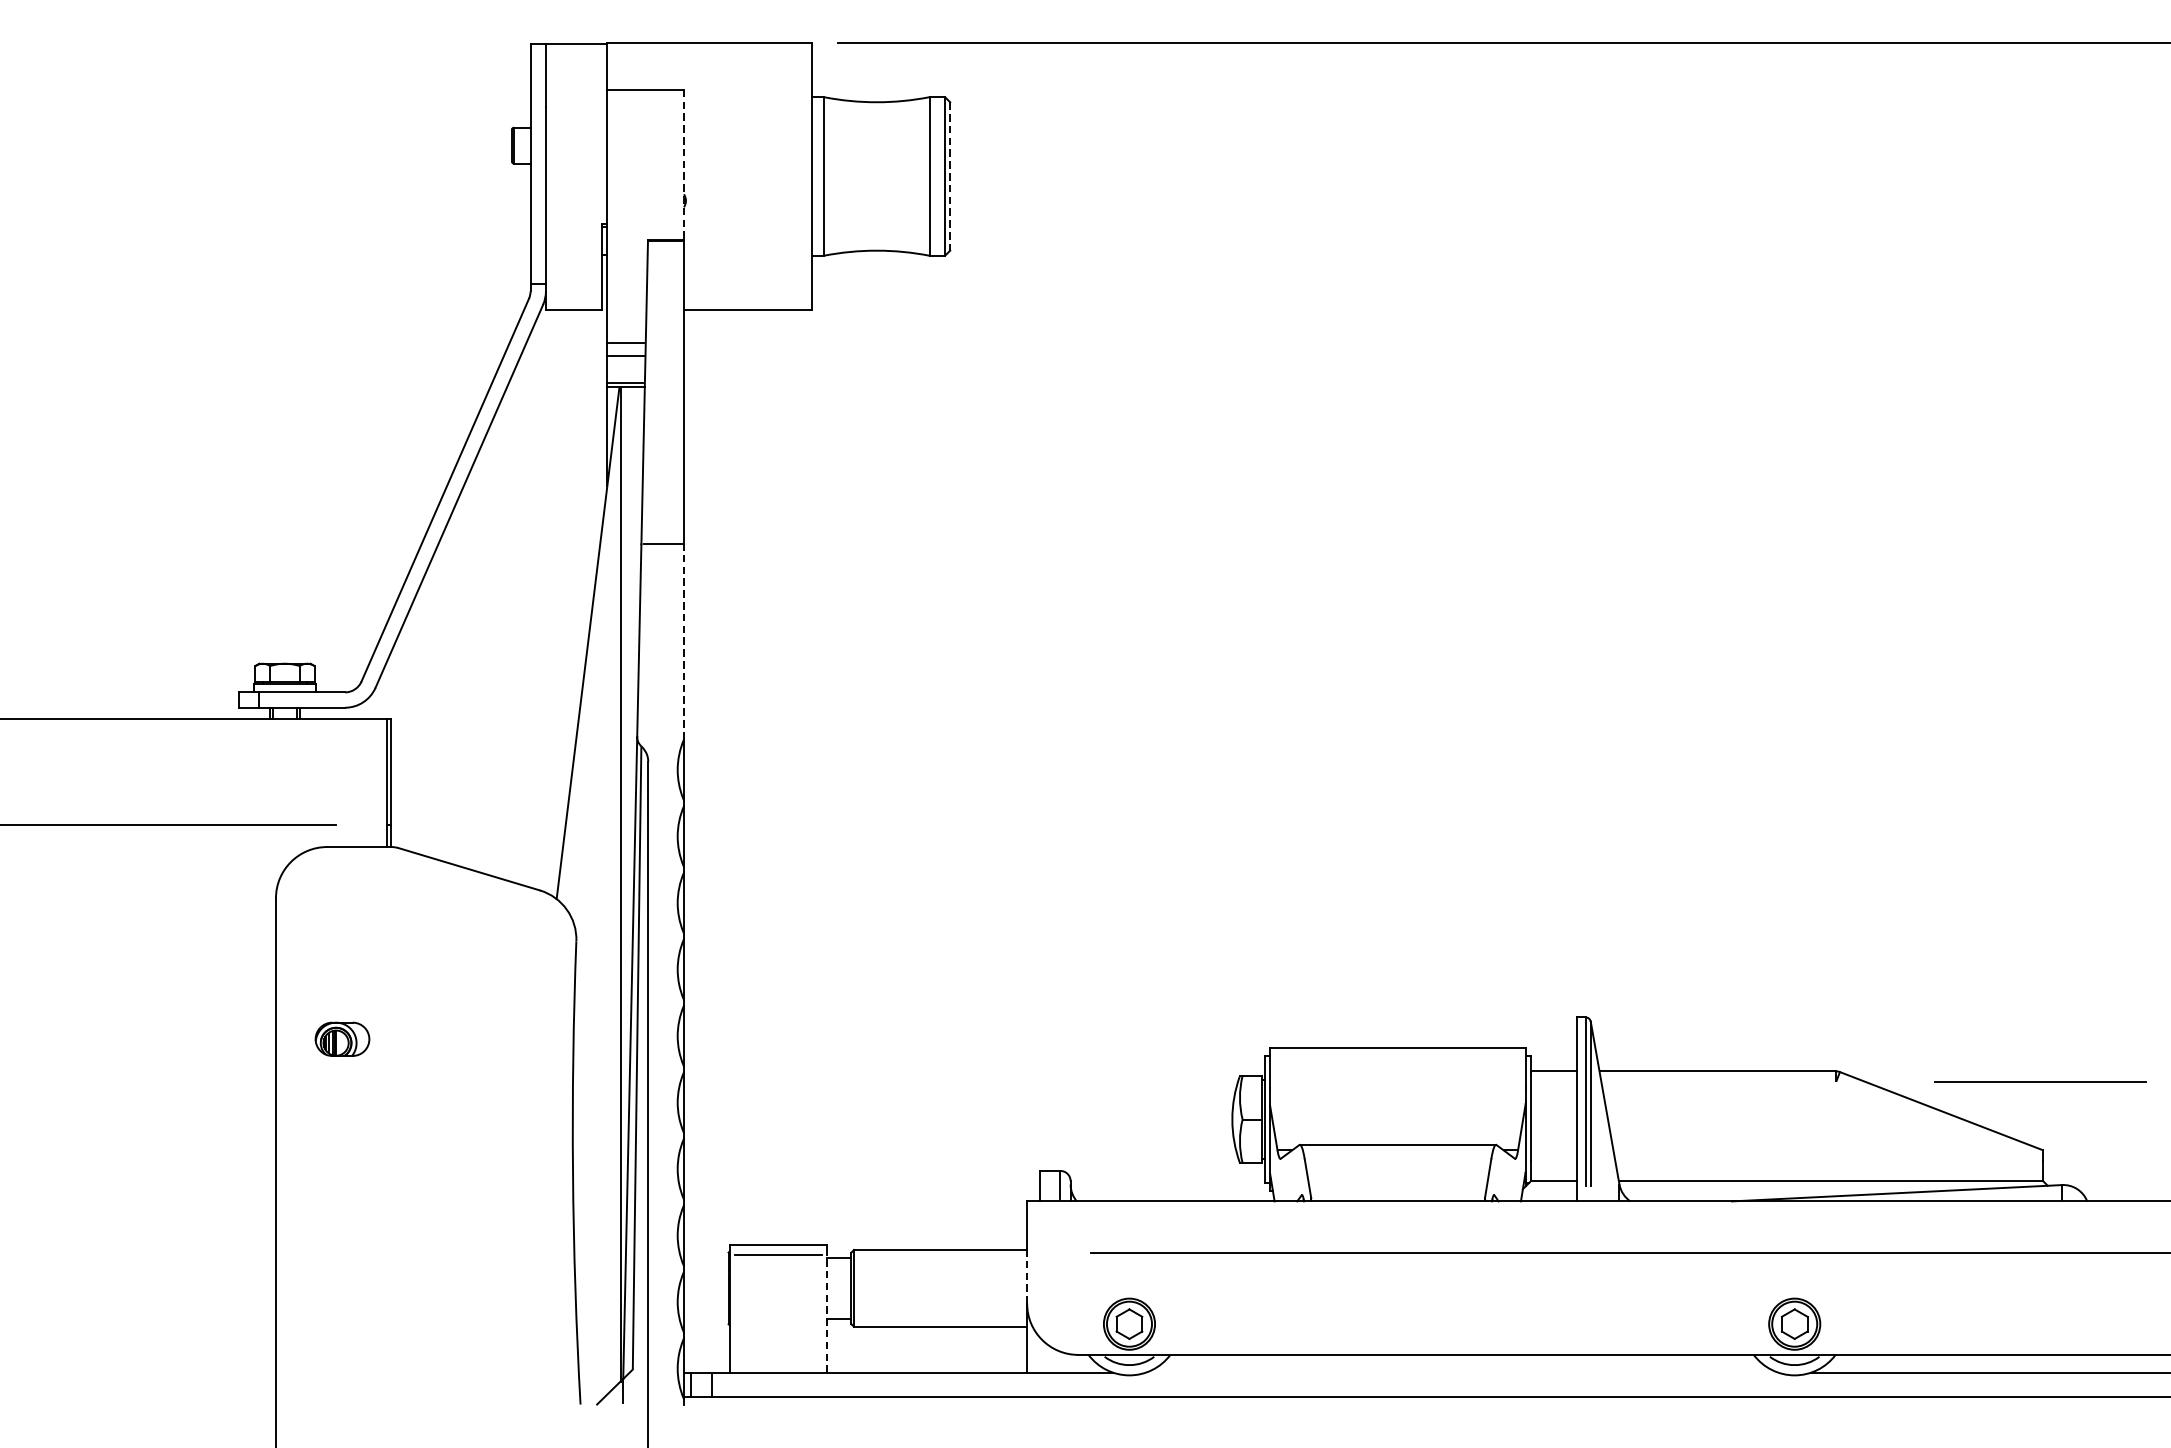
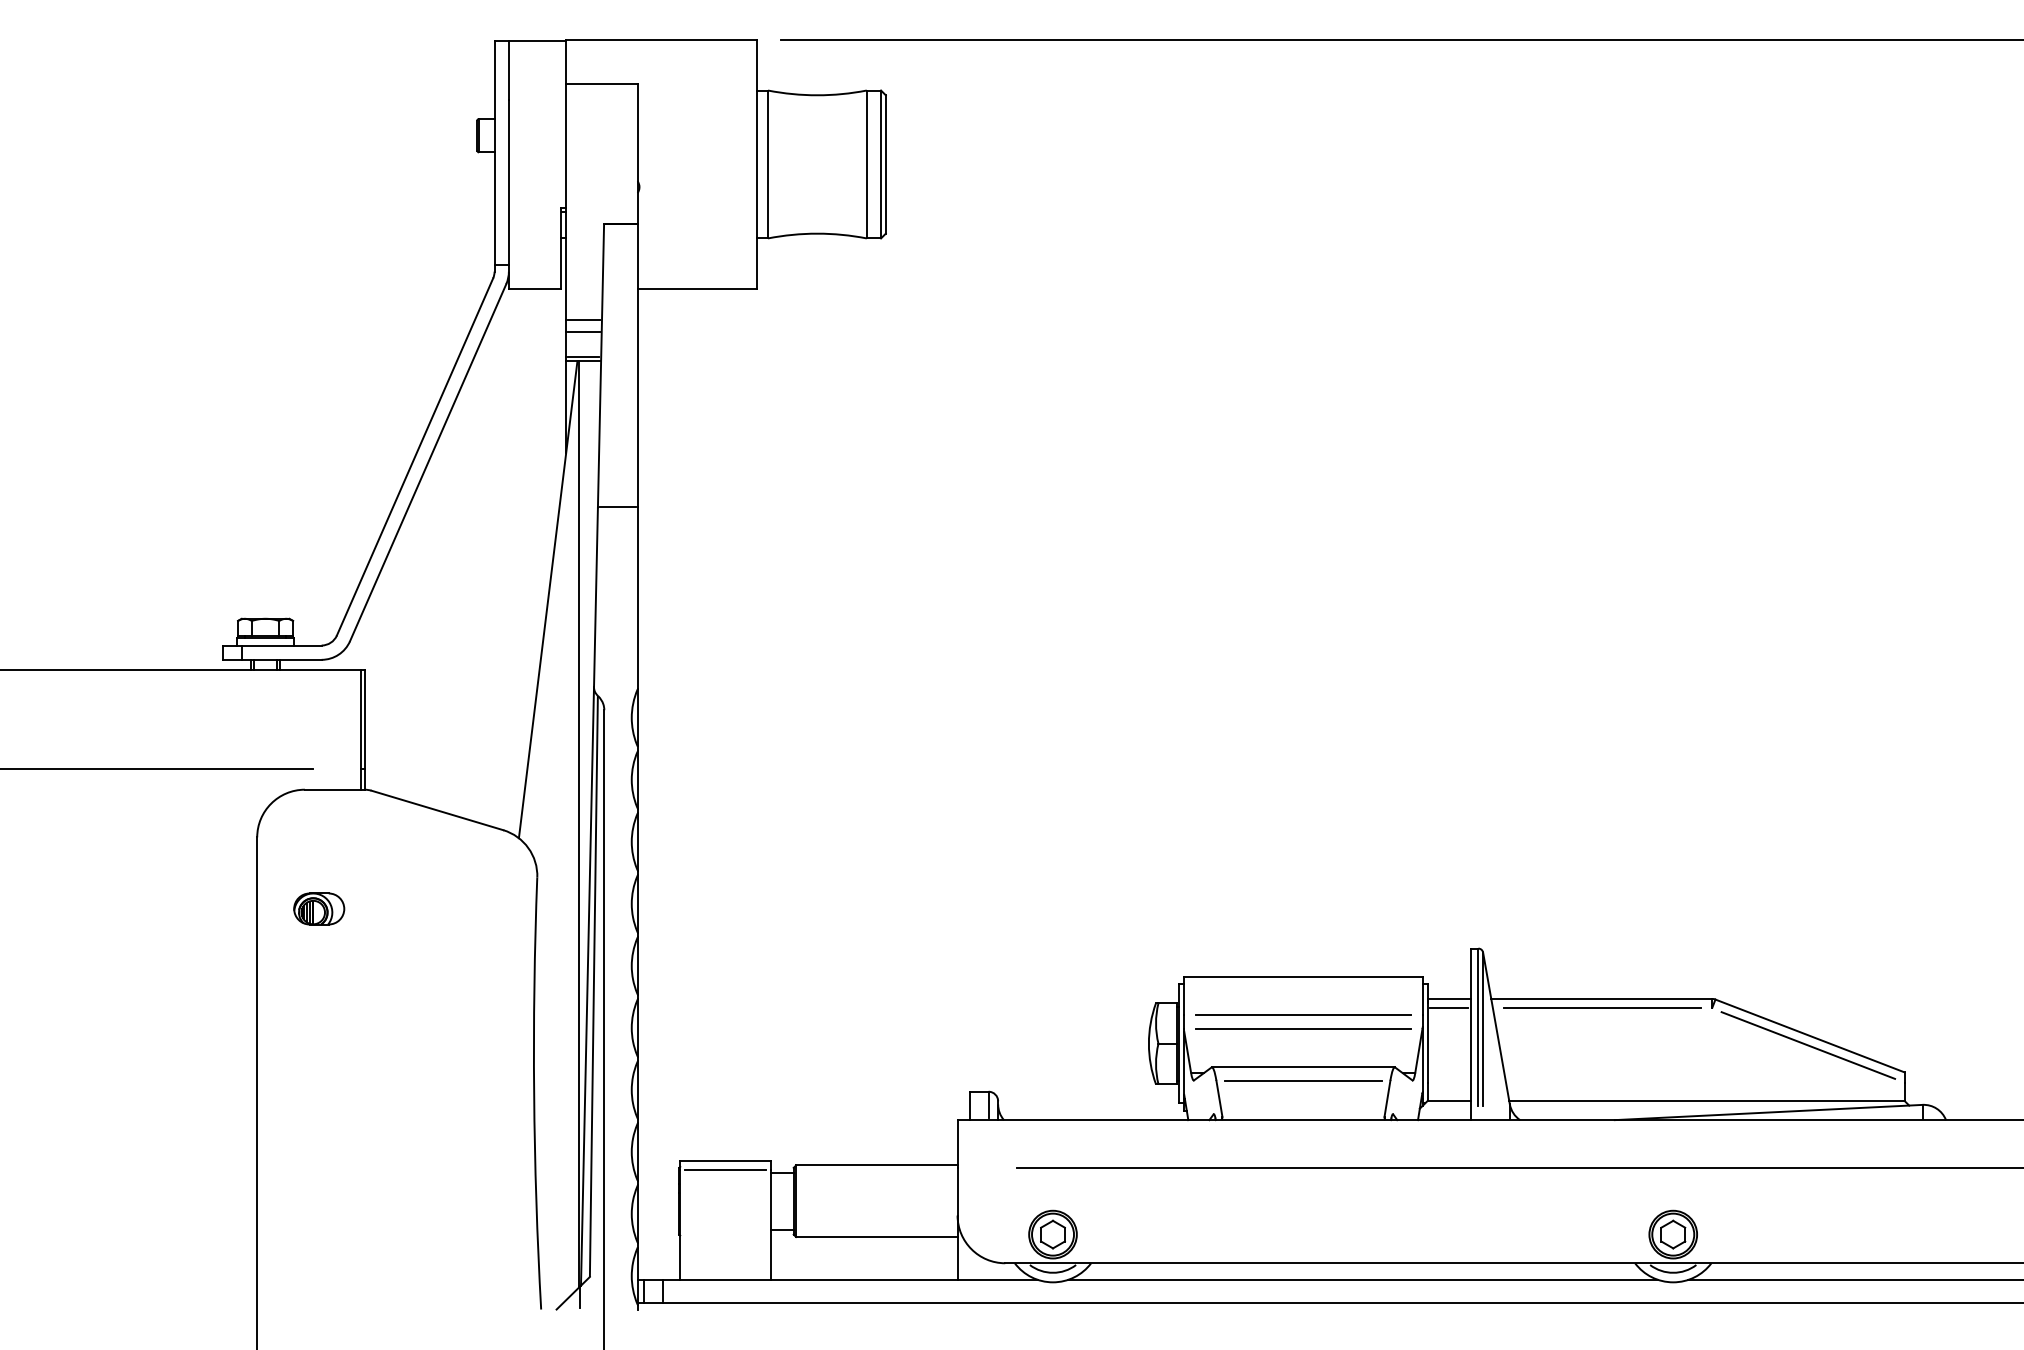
line: (683, 165) -> (637, 154), dashed -> solid
line: (949, 176) -> (885, 164), dashed -> solid
line: (683, 641) -> (637, 598), dashed -> solid
part: (342, 1038) -> (319, 908), moved
line: (2040, 1080) -> (1602, 1007), moved
line: (1553, 1081) -> (1448, 1008), added
line: (1398, 1088) -> (1303, 1014), added
line: (1398, 1104) -> (1303, 1029), added
line: (1939, 1121) -> (1808, 1045), added
line: (1398, 1158) -> (1303, 1080), added
line: (1027, 1277) -> (957, 1191), dashed -> solid
line: (826, 1314) -> (770, 1225), dashed -> solid
line: (1461, 1372) -> (1362, 1279), added

